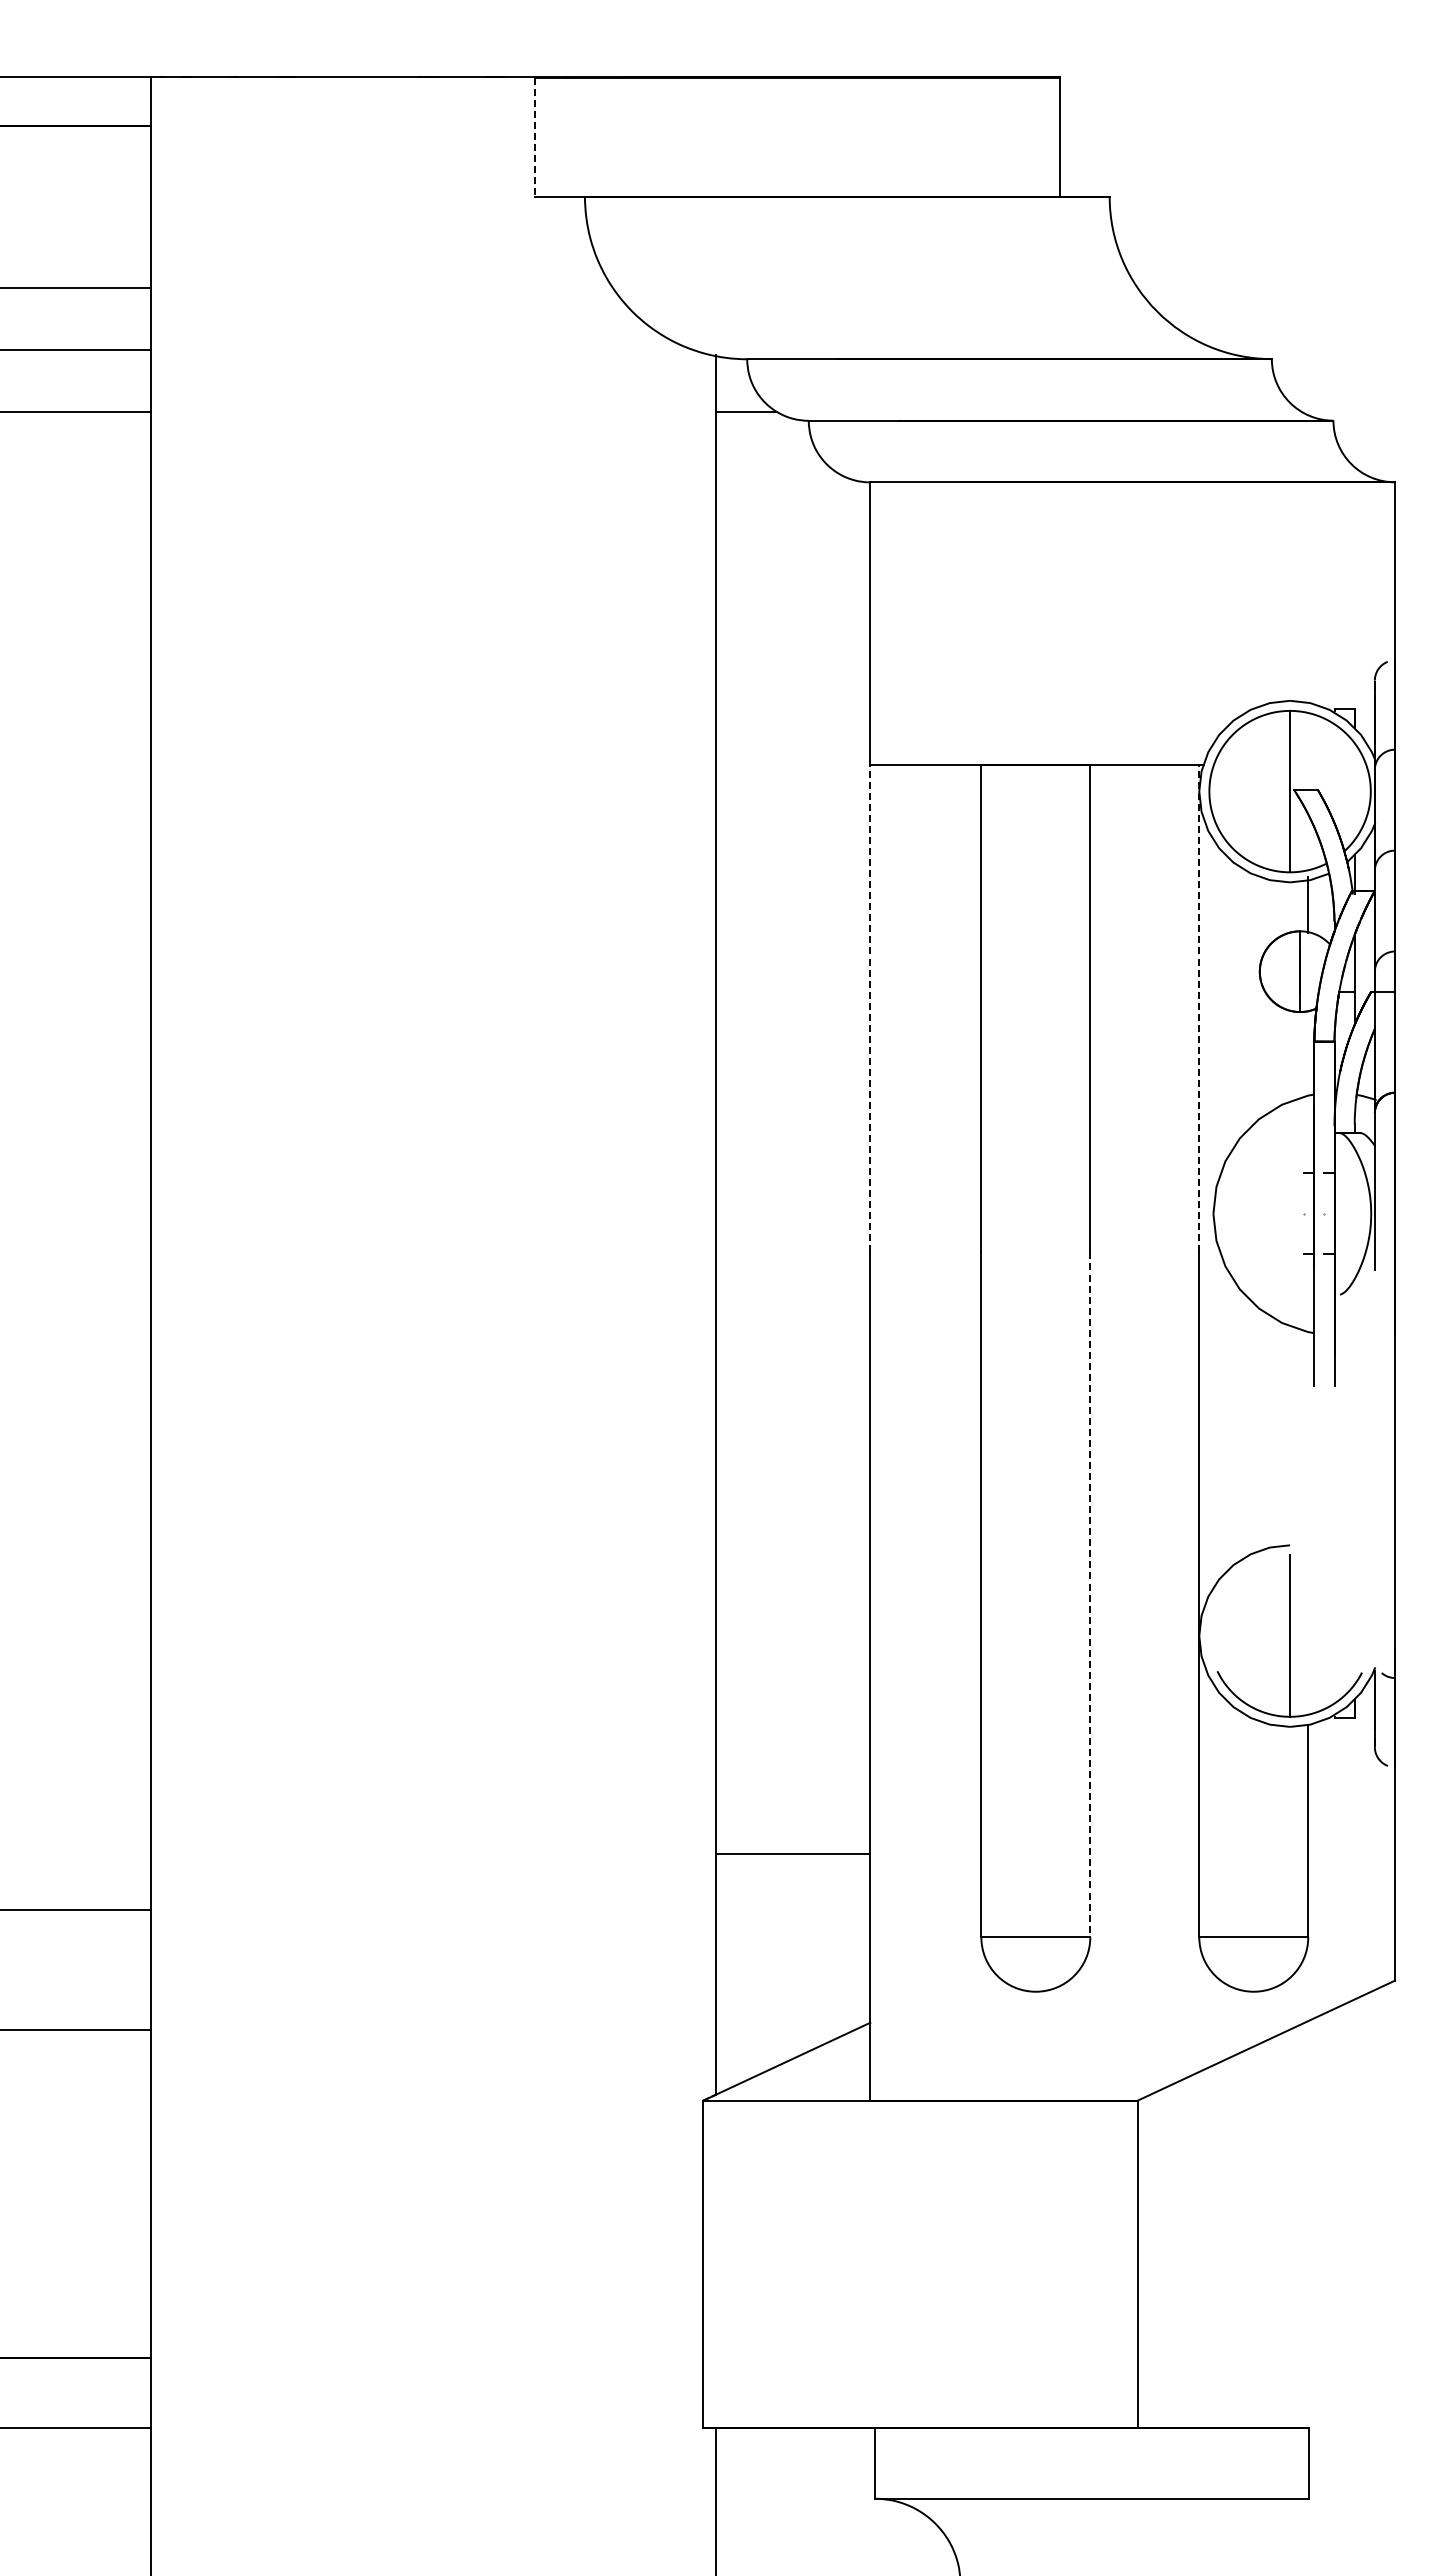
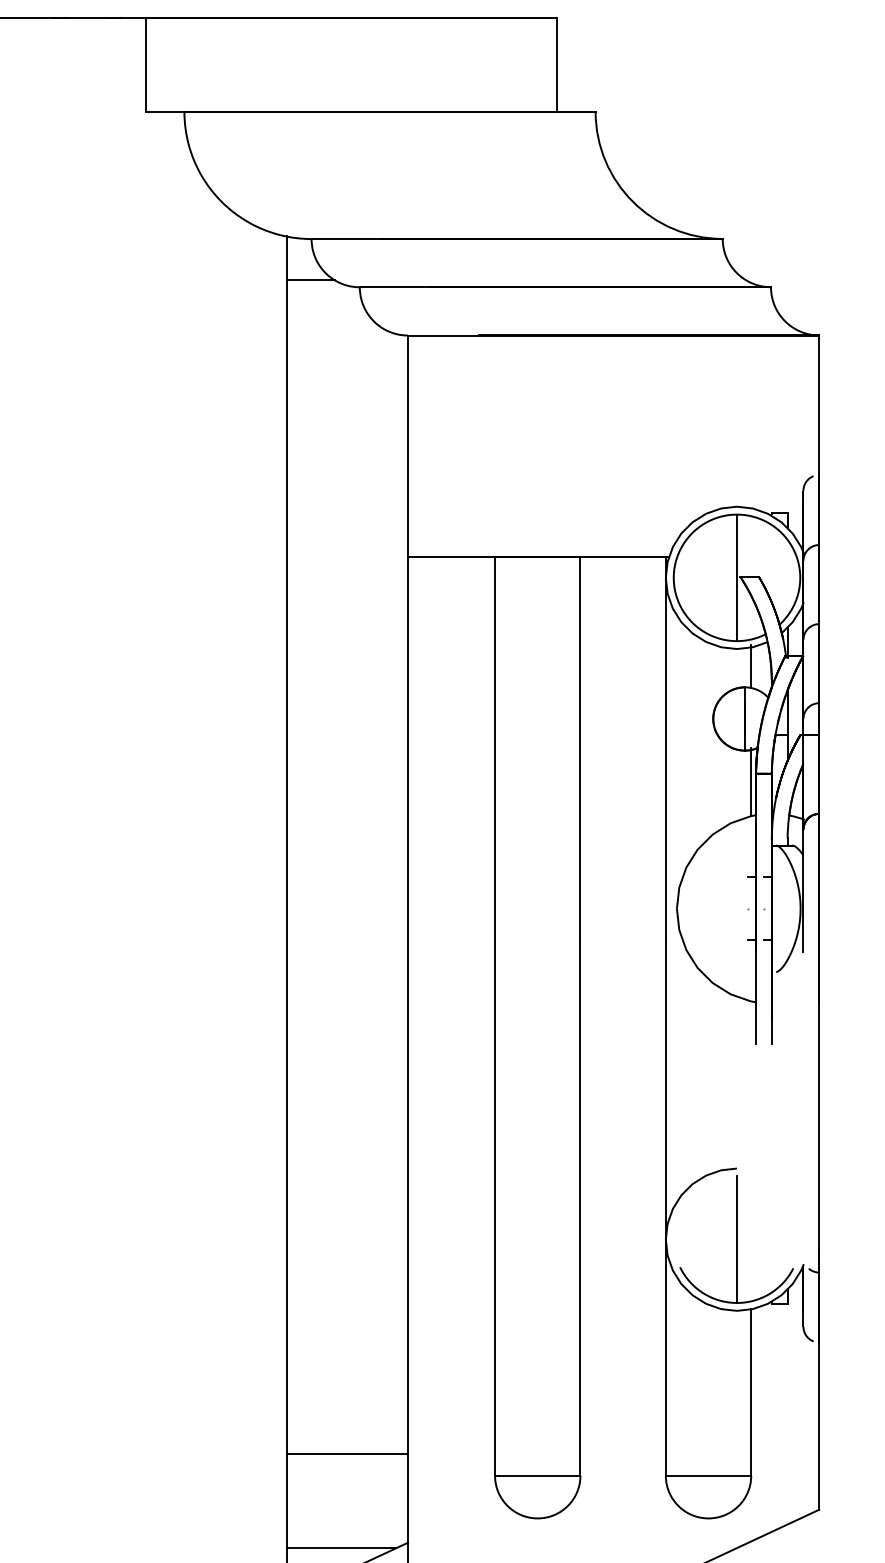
line: (535, 137) -> (145, 65), dashed -> solid
line: (870, 1008) -> (408, 747), dashed -> solid
line: (1199, 1008) -> (666, 747), dashed -> solid
line: (1308, 1050) -> (751, 780), added
line: (1090, 1595) -> (580, 1207), dashed -> solid
line: (793, 1854) -> (347, 1454), moved
line: (785, 2029) -> (341, 1548), added

